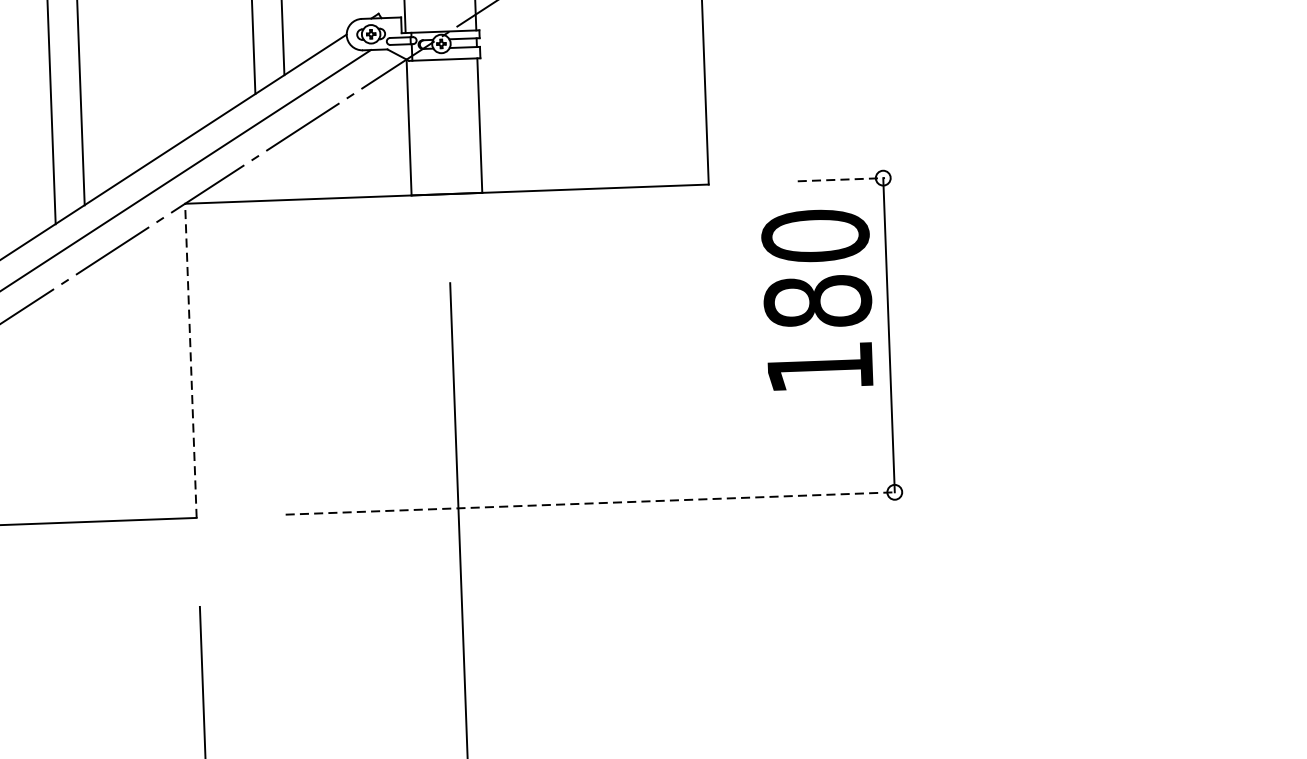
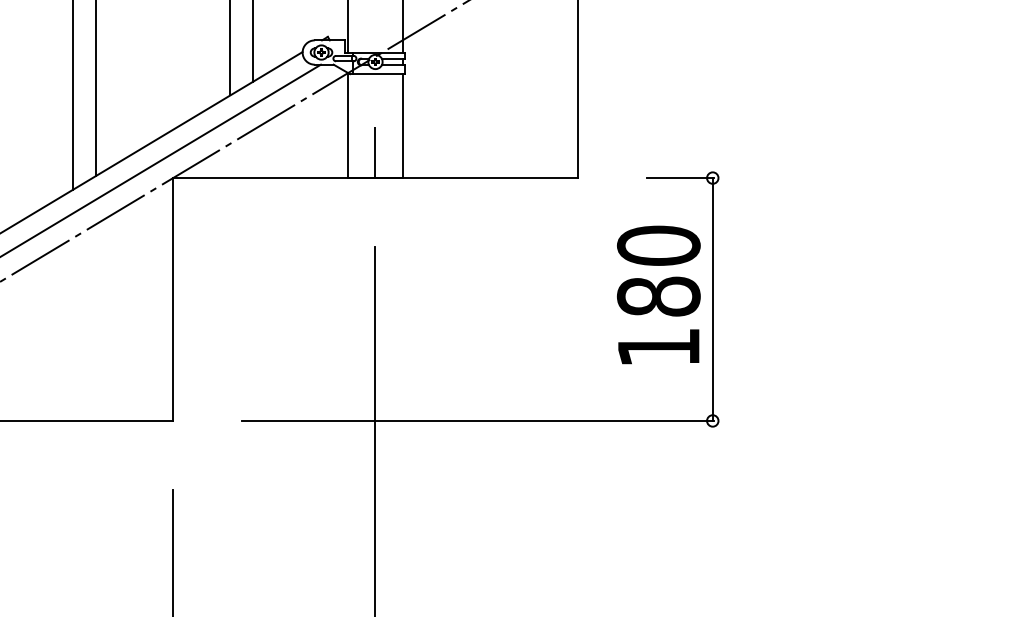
line: (445, 161) -> (375, 152), added
line: (841, 180) -> (680, 178), dashed -> solid
text: (817, 298) -> (658, 294), moved
line: (191, 360) -> (173, 299), dashed -> solid
line: (591, 502) -> (478, 420), dashed -> solid

